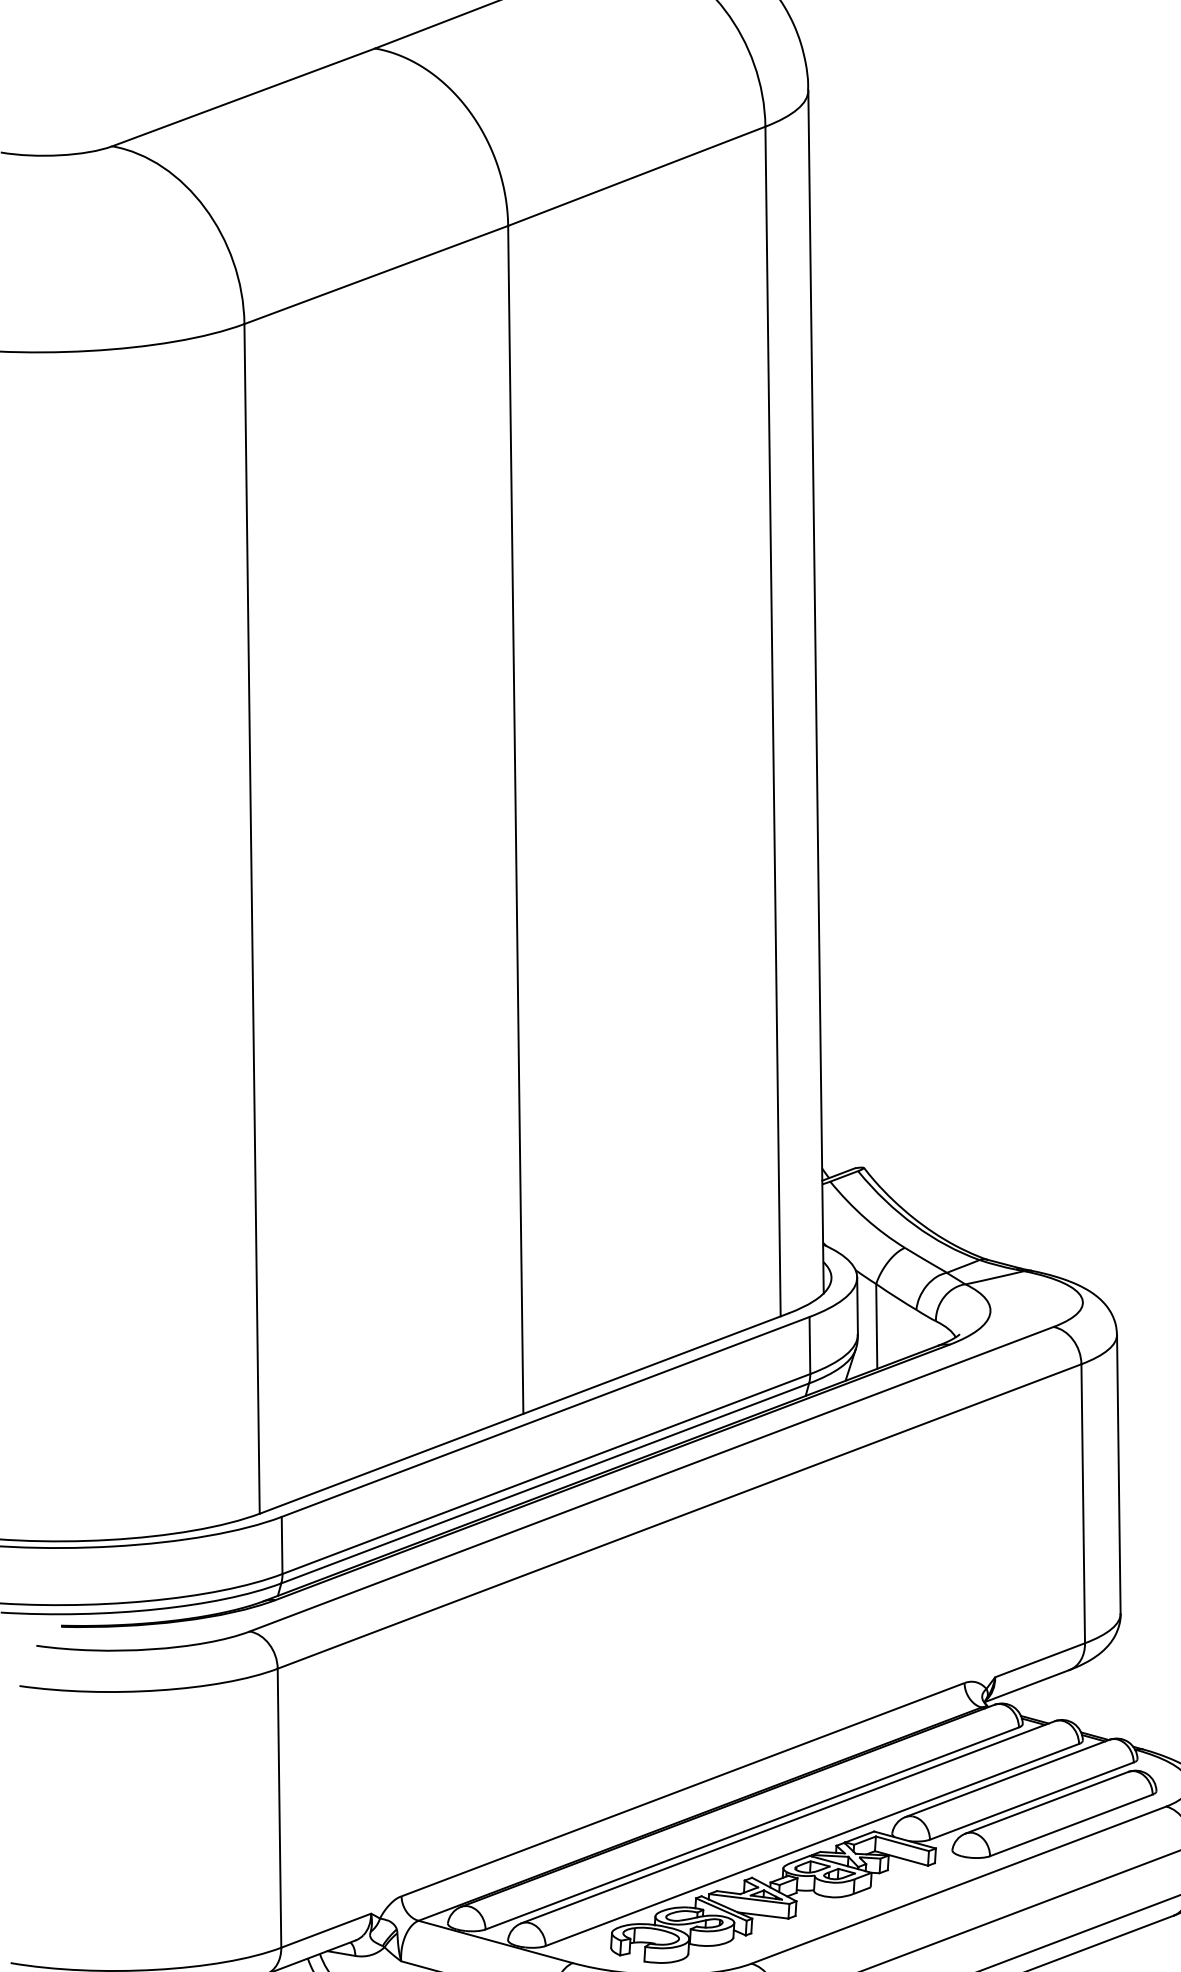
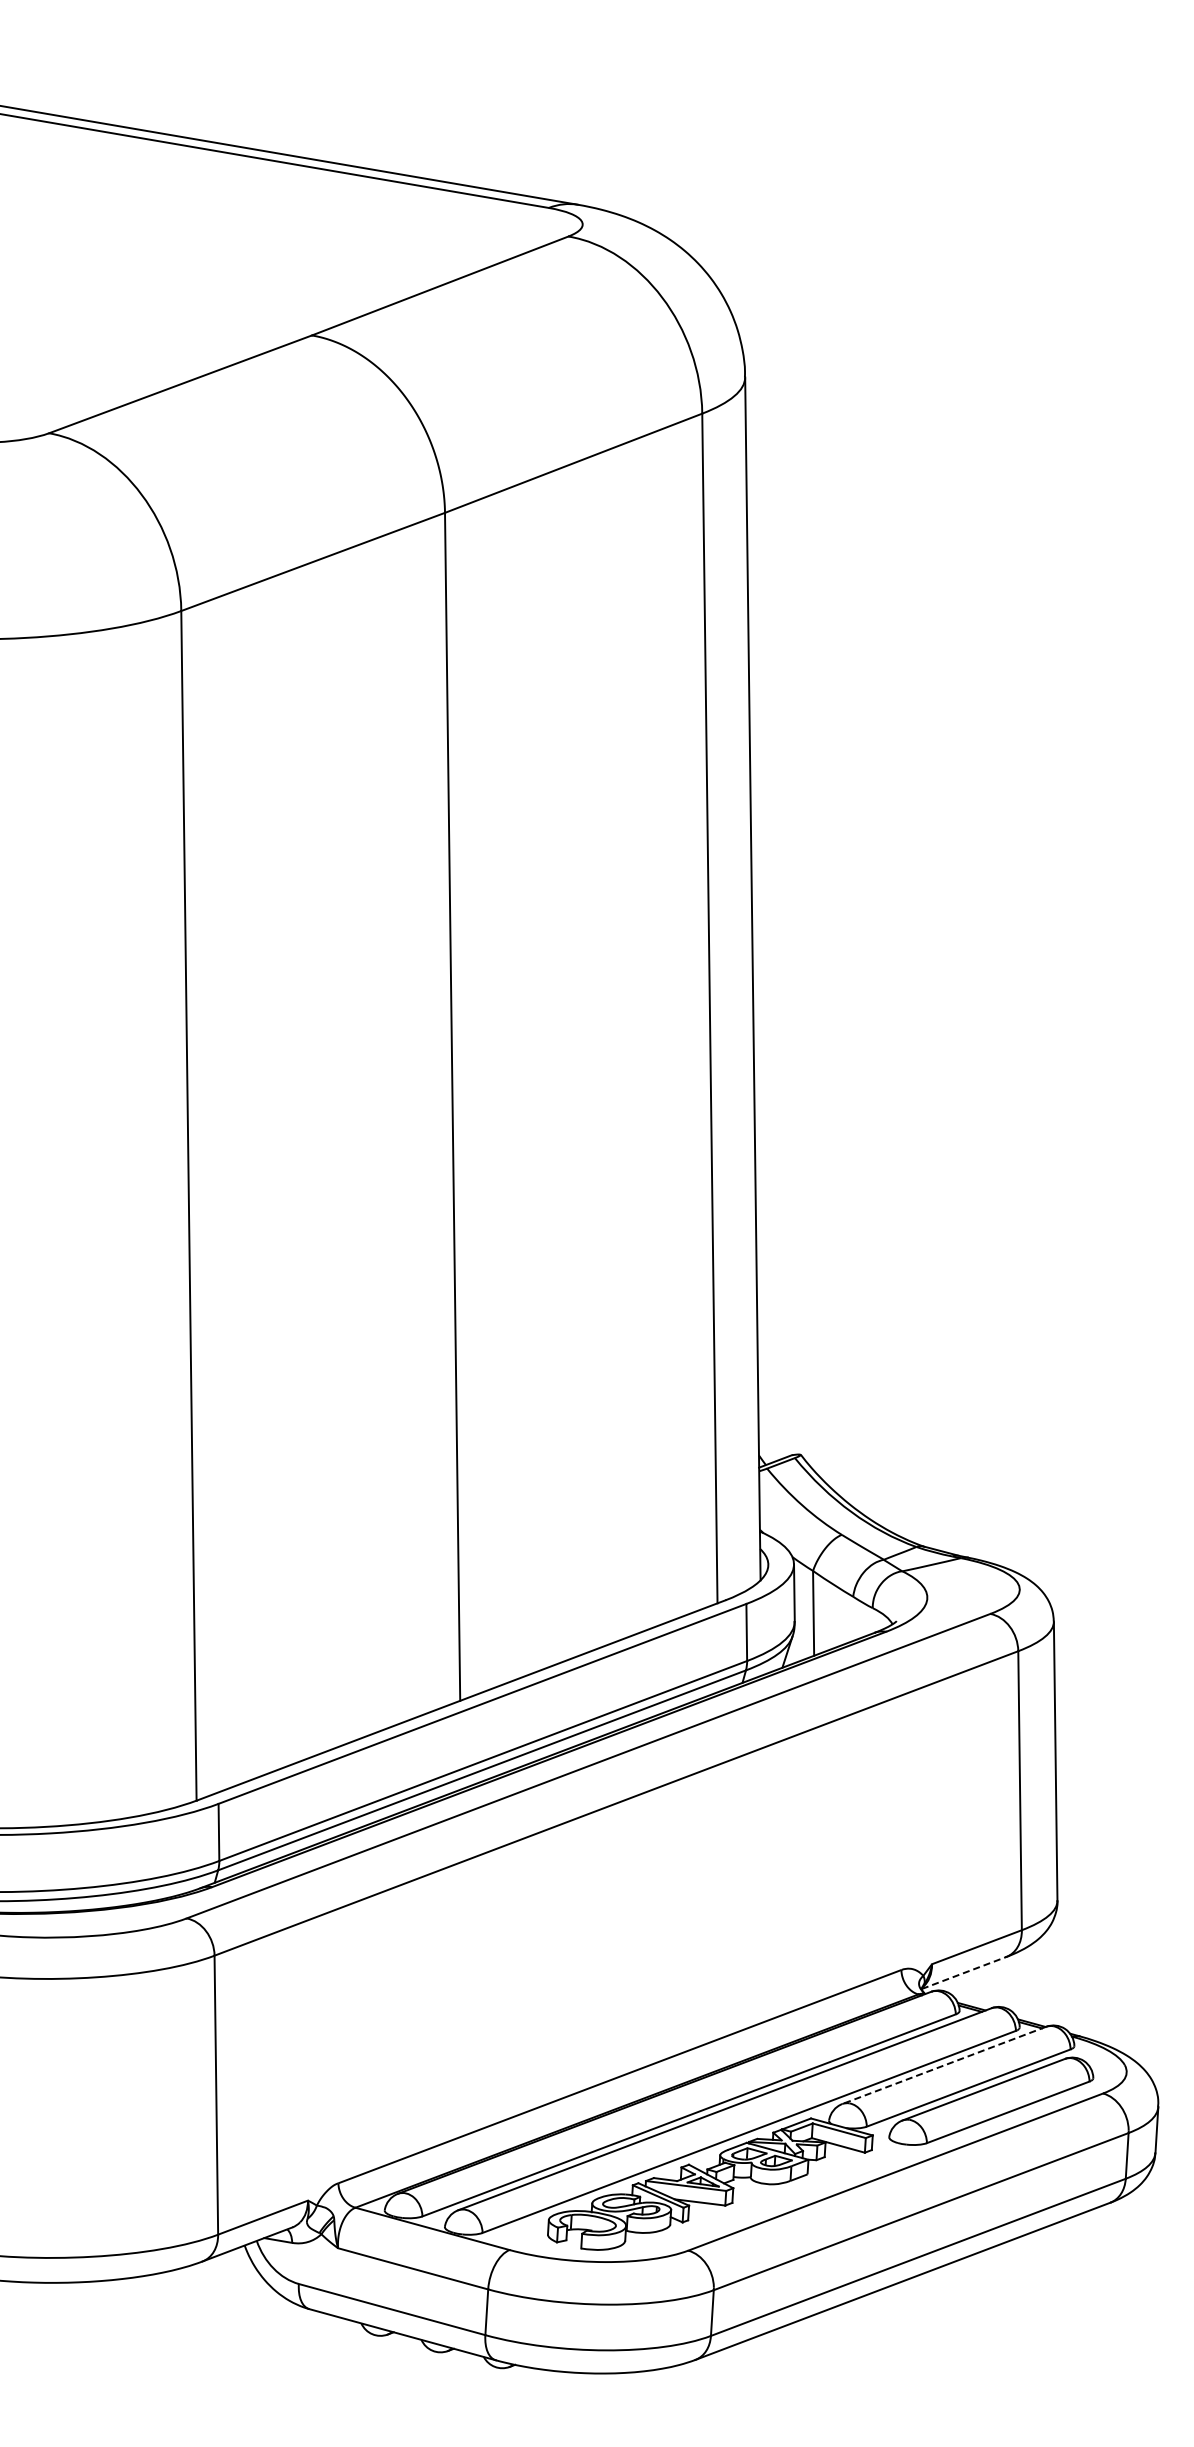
line: (1027, 1685) -> (964, 1972), solid -> dashed
line: (1007, 1778) -> (944, 2065), solid -> dashed

